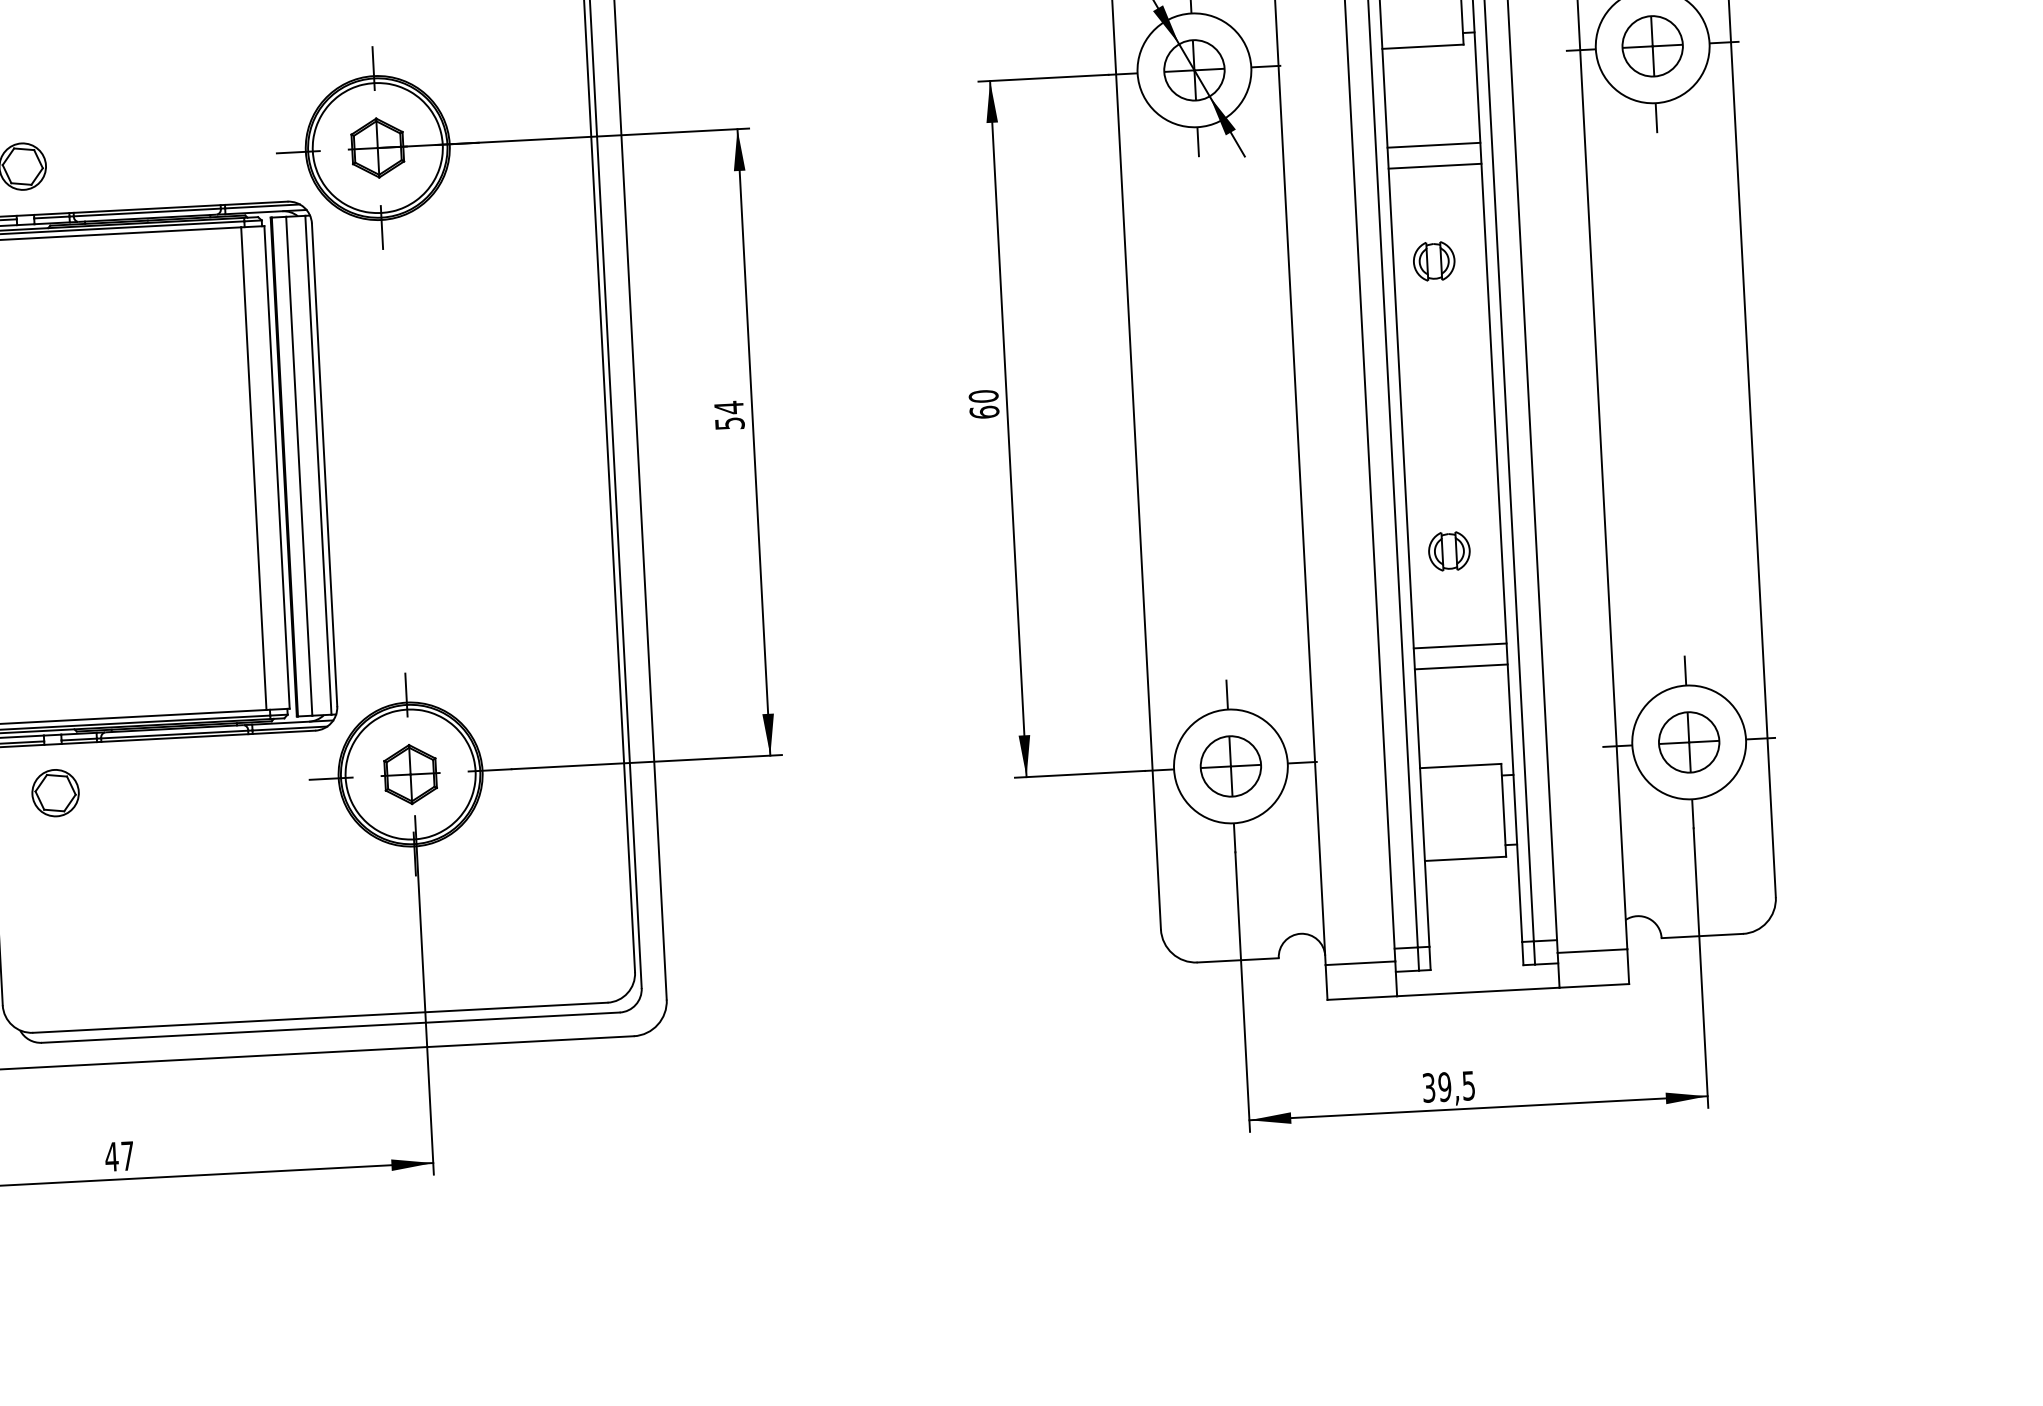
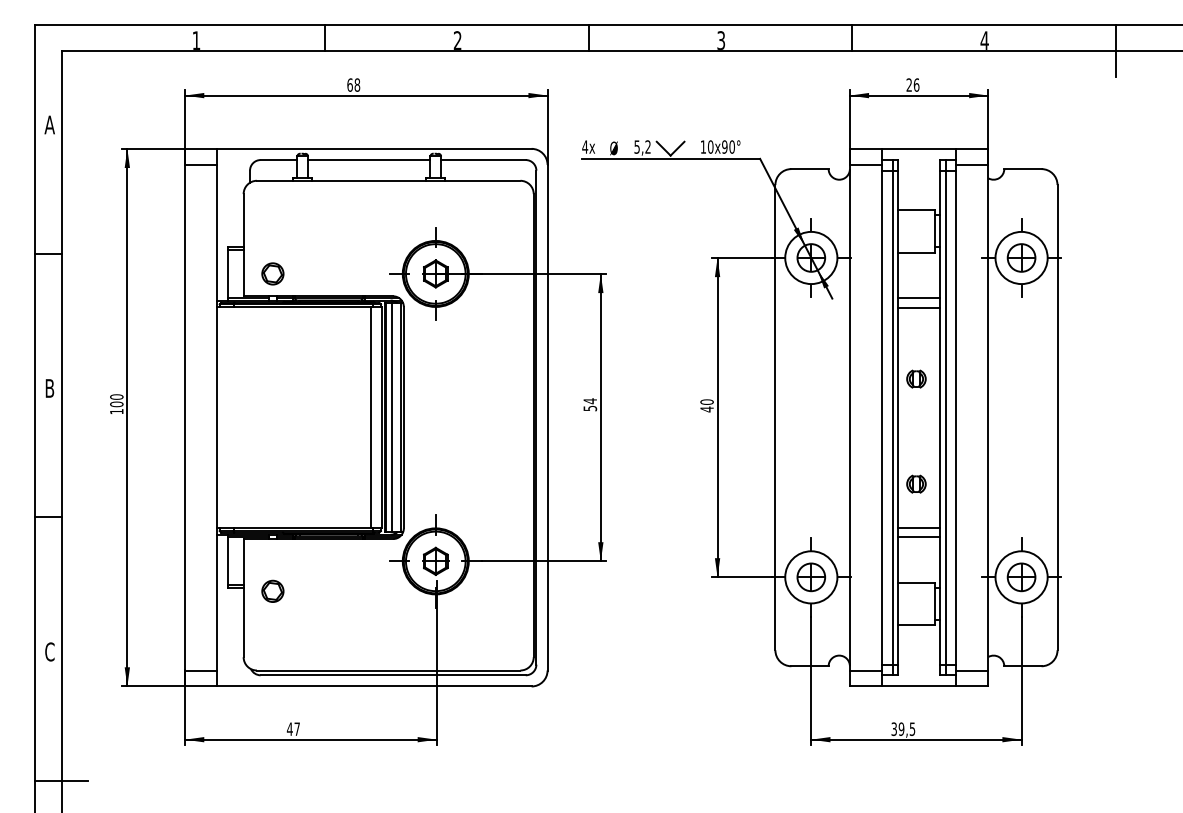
part: (1434, 259) -> (916, 378), moved
text: (983, 412) -> (706, 409), 60 -> 40
part: (54, 791) -> (272, 590), moved

